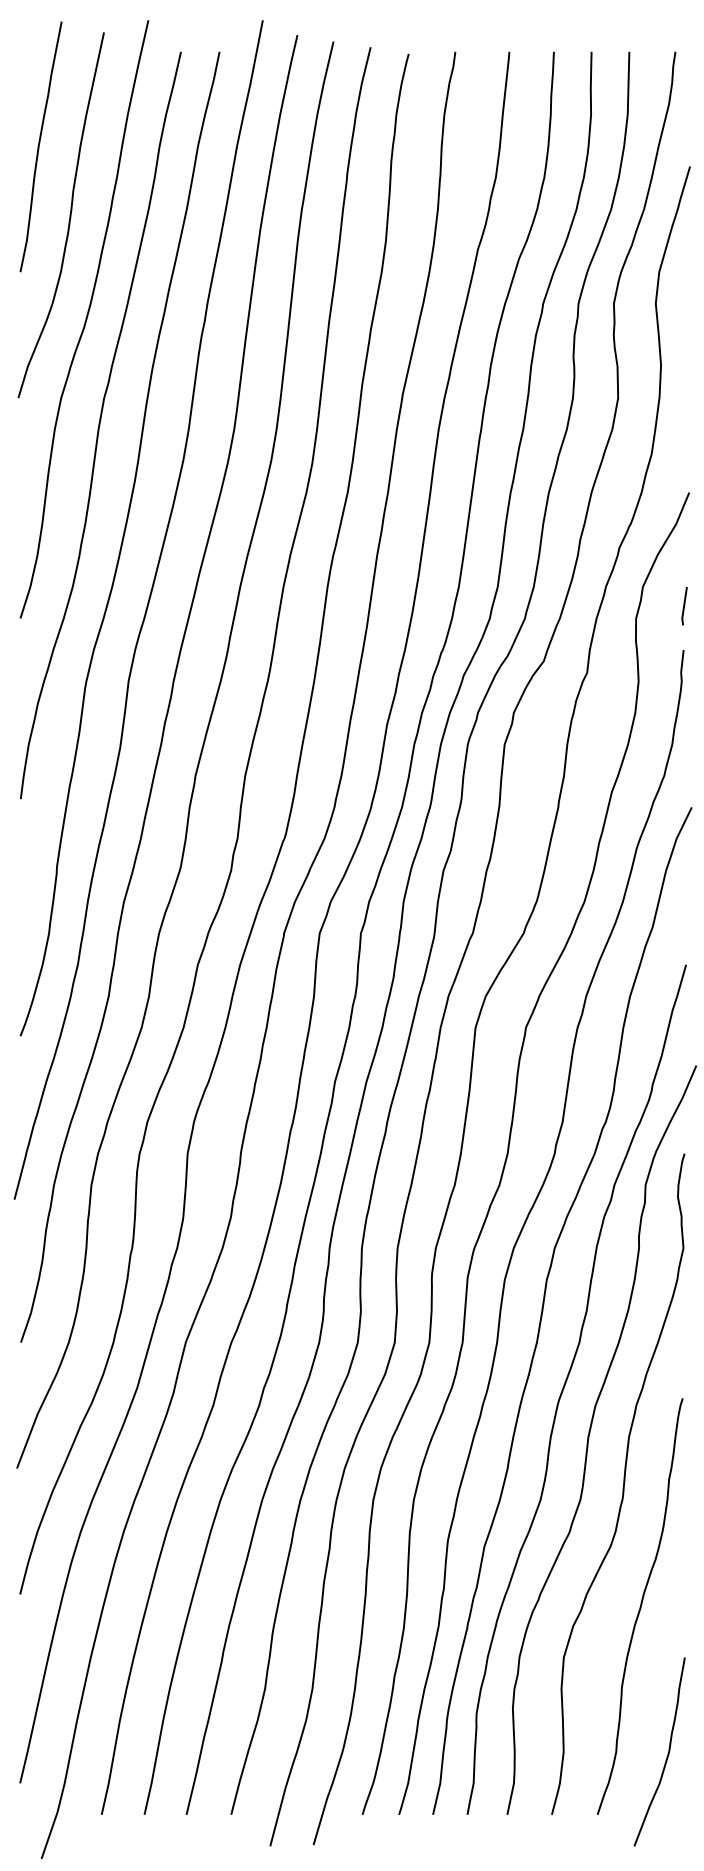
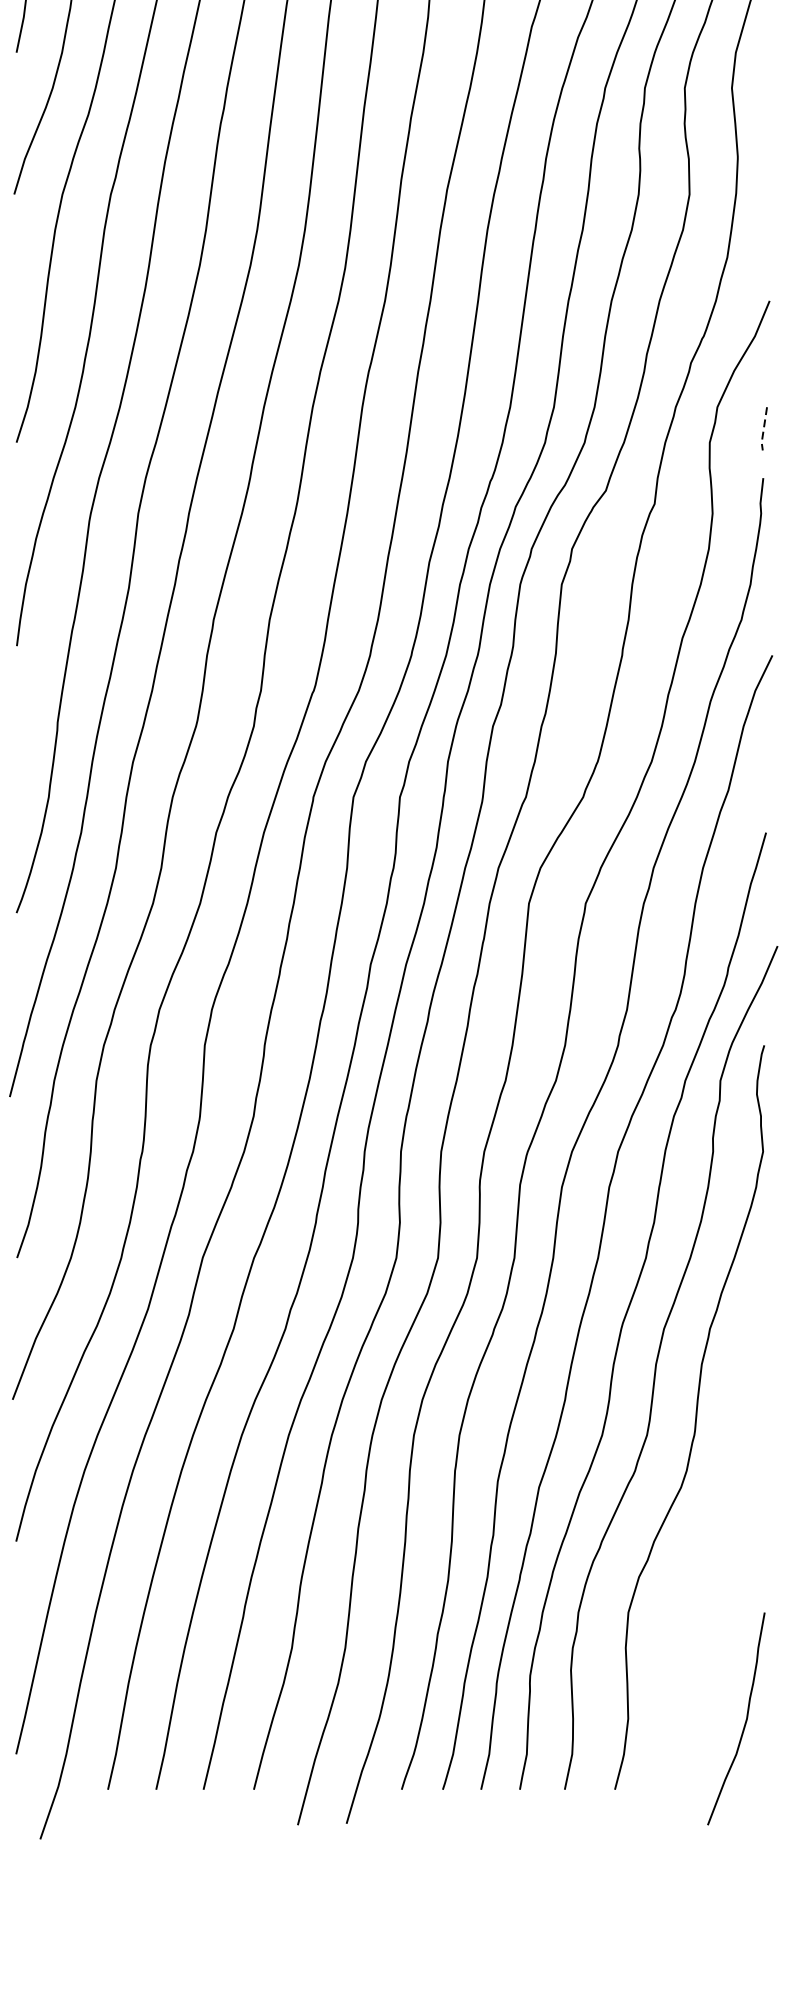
line: (684, 606) -> (764, 429), solid -> dashed
curve: (639, 1606) -> (713, 1555), removed

